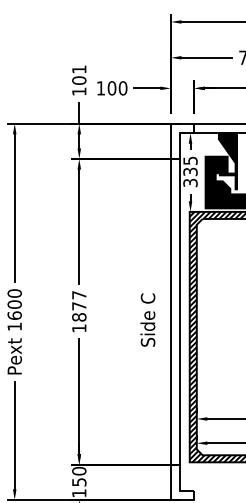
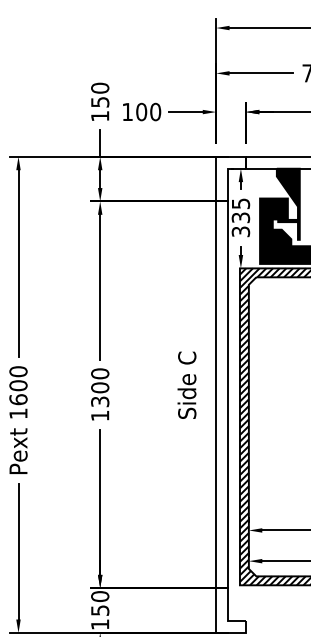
text: (79, 74) -> (100, 94), 101 -> 150
text: (79, 306) -> (100, 387), 1877 -> 1300
text: (147, 319) -> (186, 384), moved

